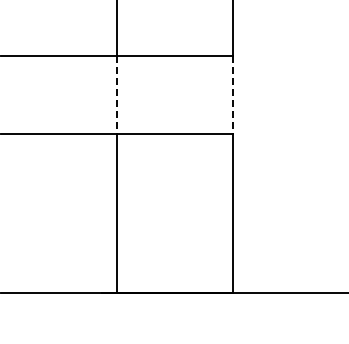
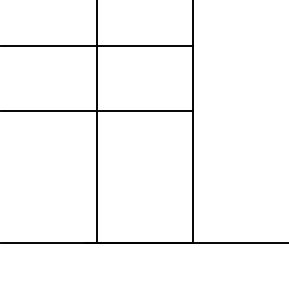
line: (116, 95) -> (96, 79), dashed -> solid
line: (232, 95) -> (192, 79), dashed -> solid

